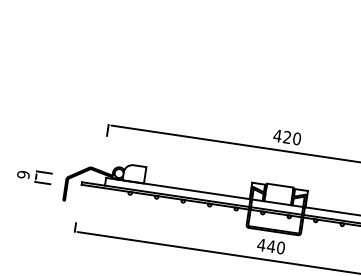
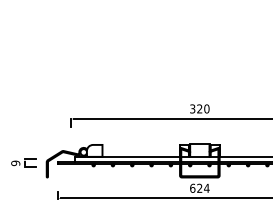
text: (277, 135) -> (192, 108), 420 -> 320
text: (271, 245) -> (199, 187), 440 -> 624

